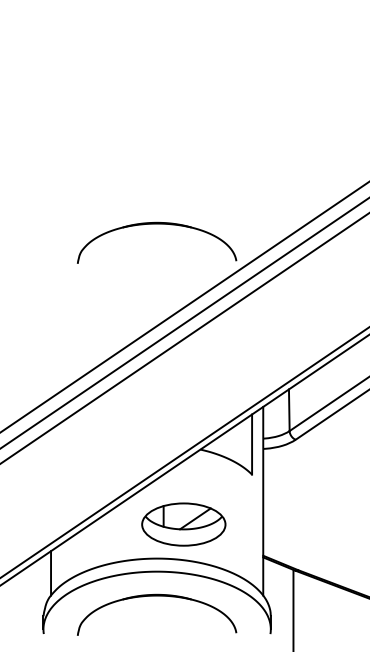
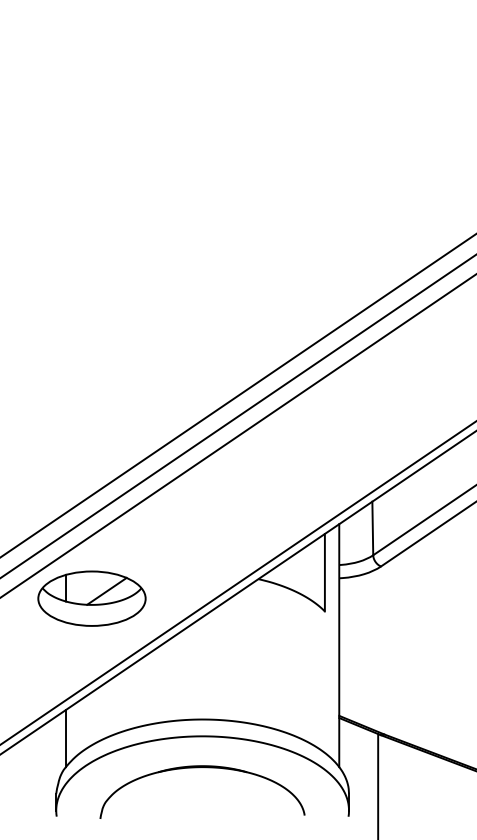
part: (154, 224) -> (199, 289), removed
part: (183, 524) -> (91, 598), moved

